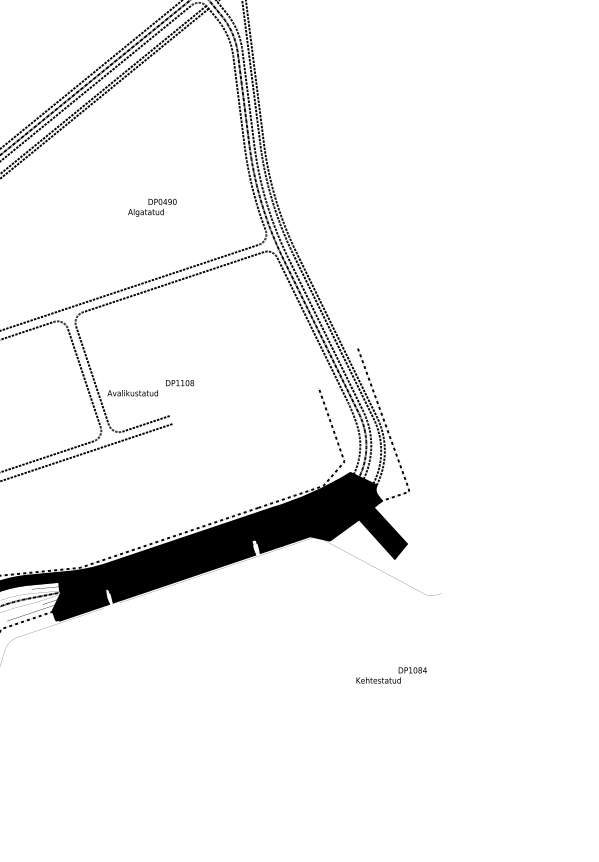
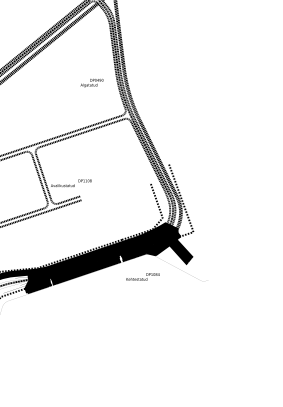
text: (151, 206) -> (91, 82), moved
text: (390, 674) -> (142, 276), moved

